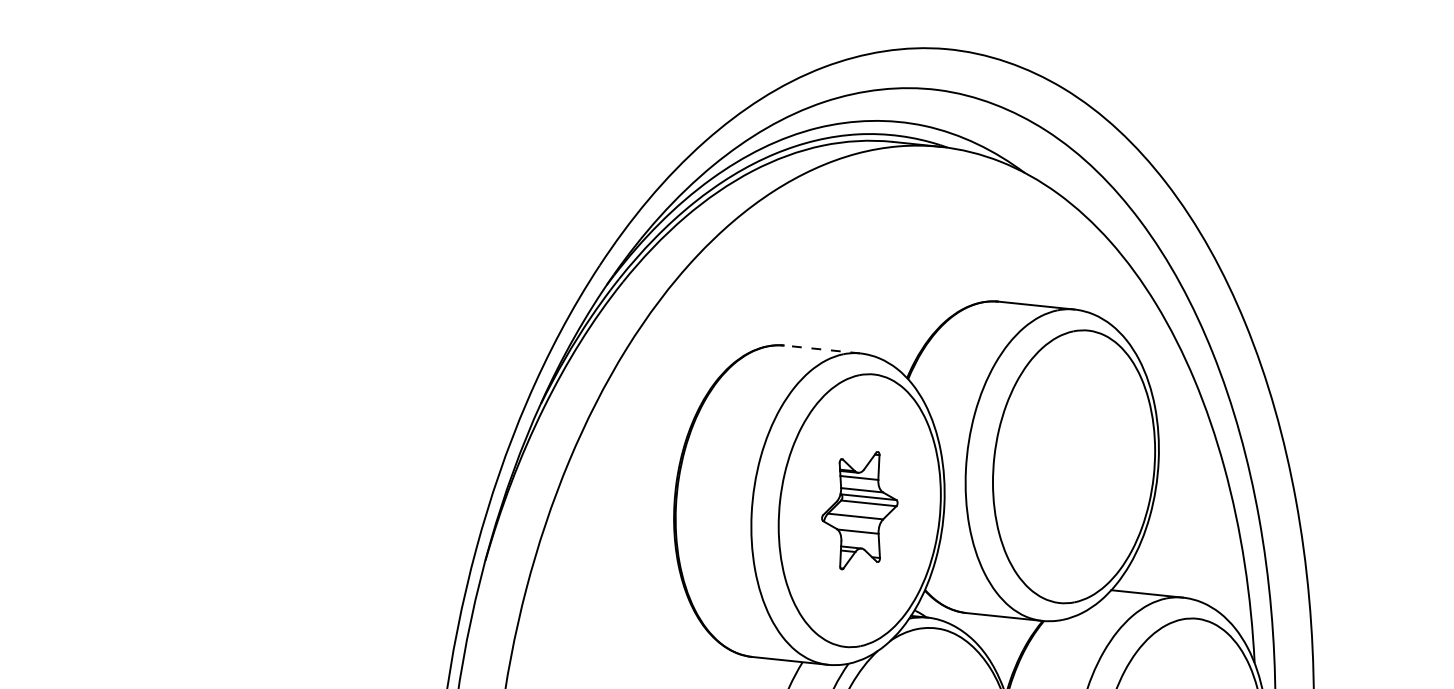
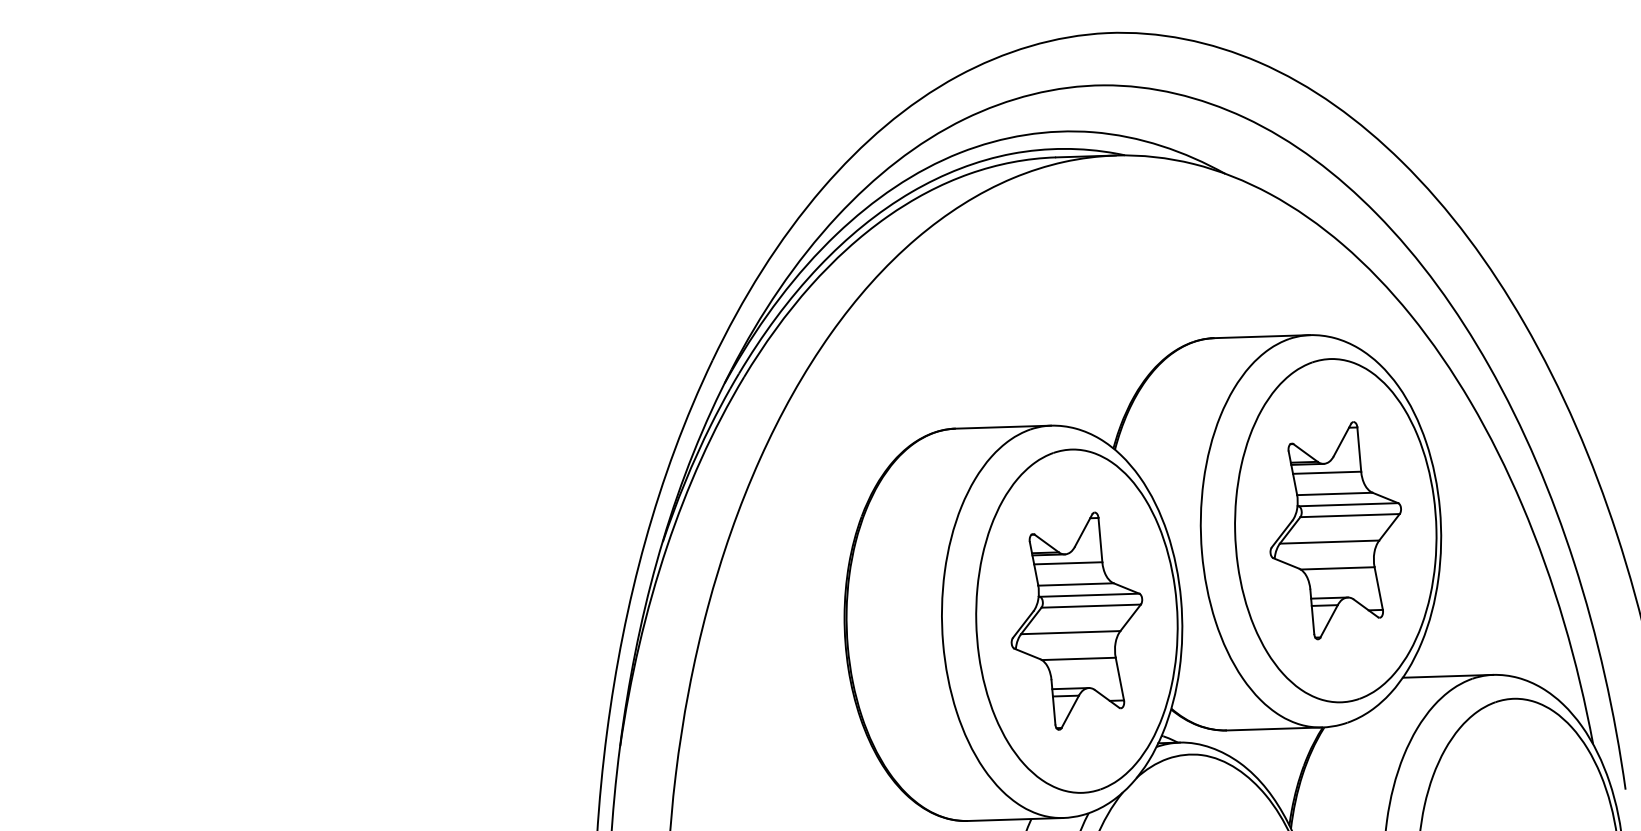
line: (821, 349) -> (1002, 427), dashed -> solid
part: (1073, 466) -> (1335, 530), added
part: (859, 510) -> (1076, 620), size x1.43

